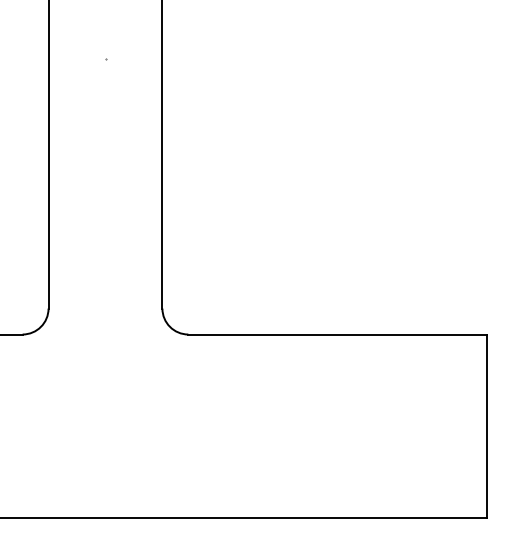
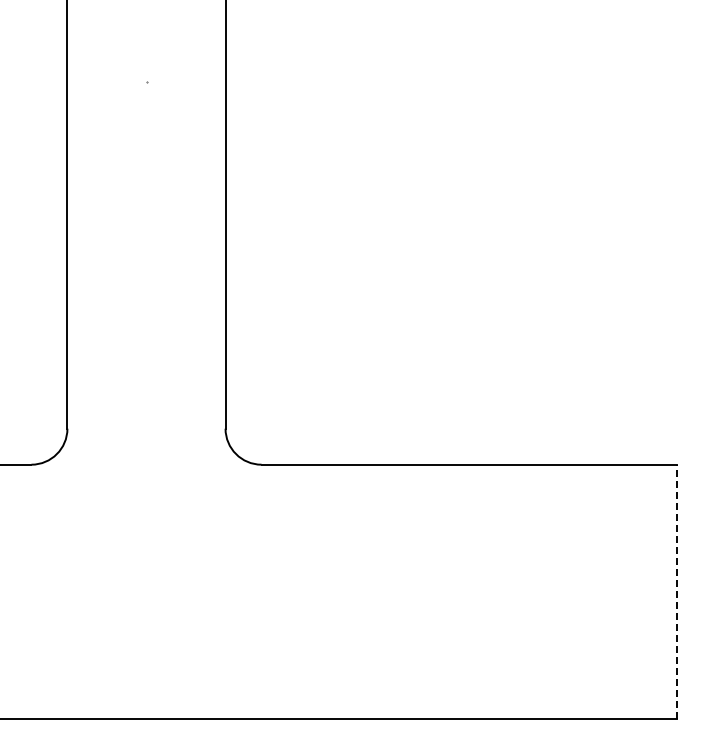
line: (487, 425) -> (676, 591), solid -> dashed

